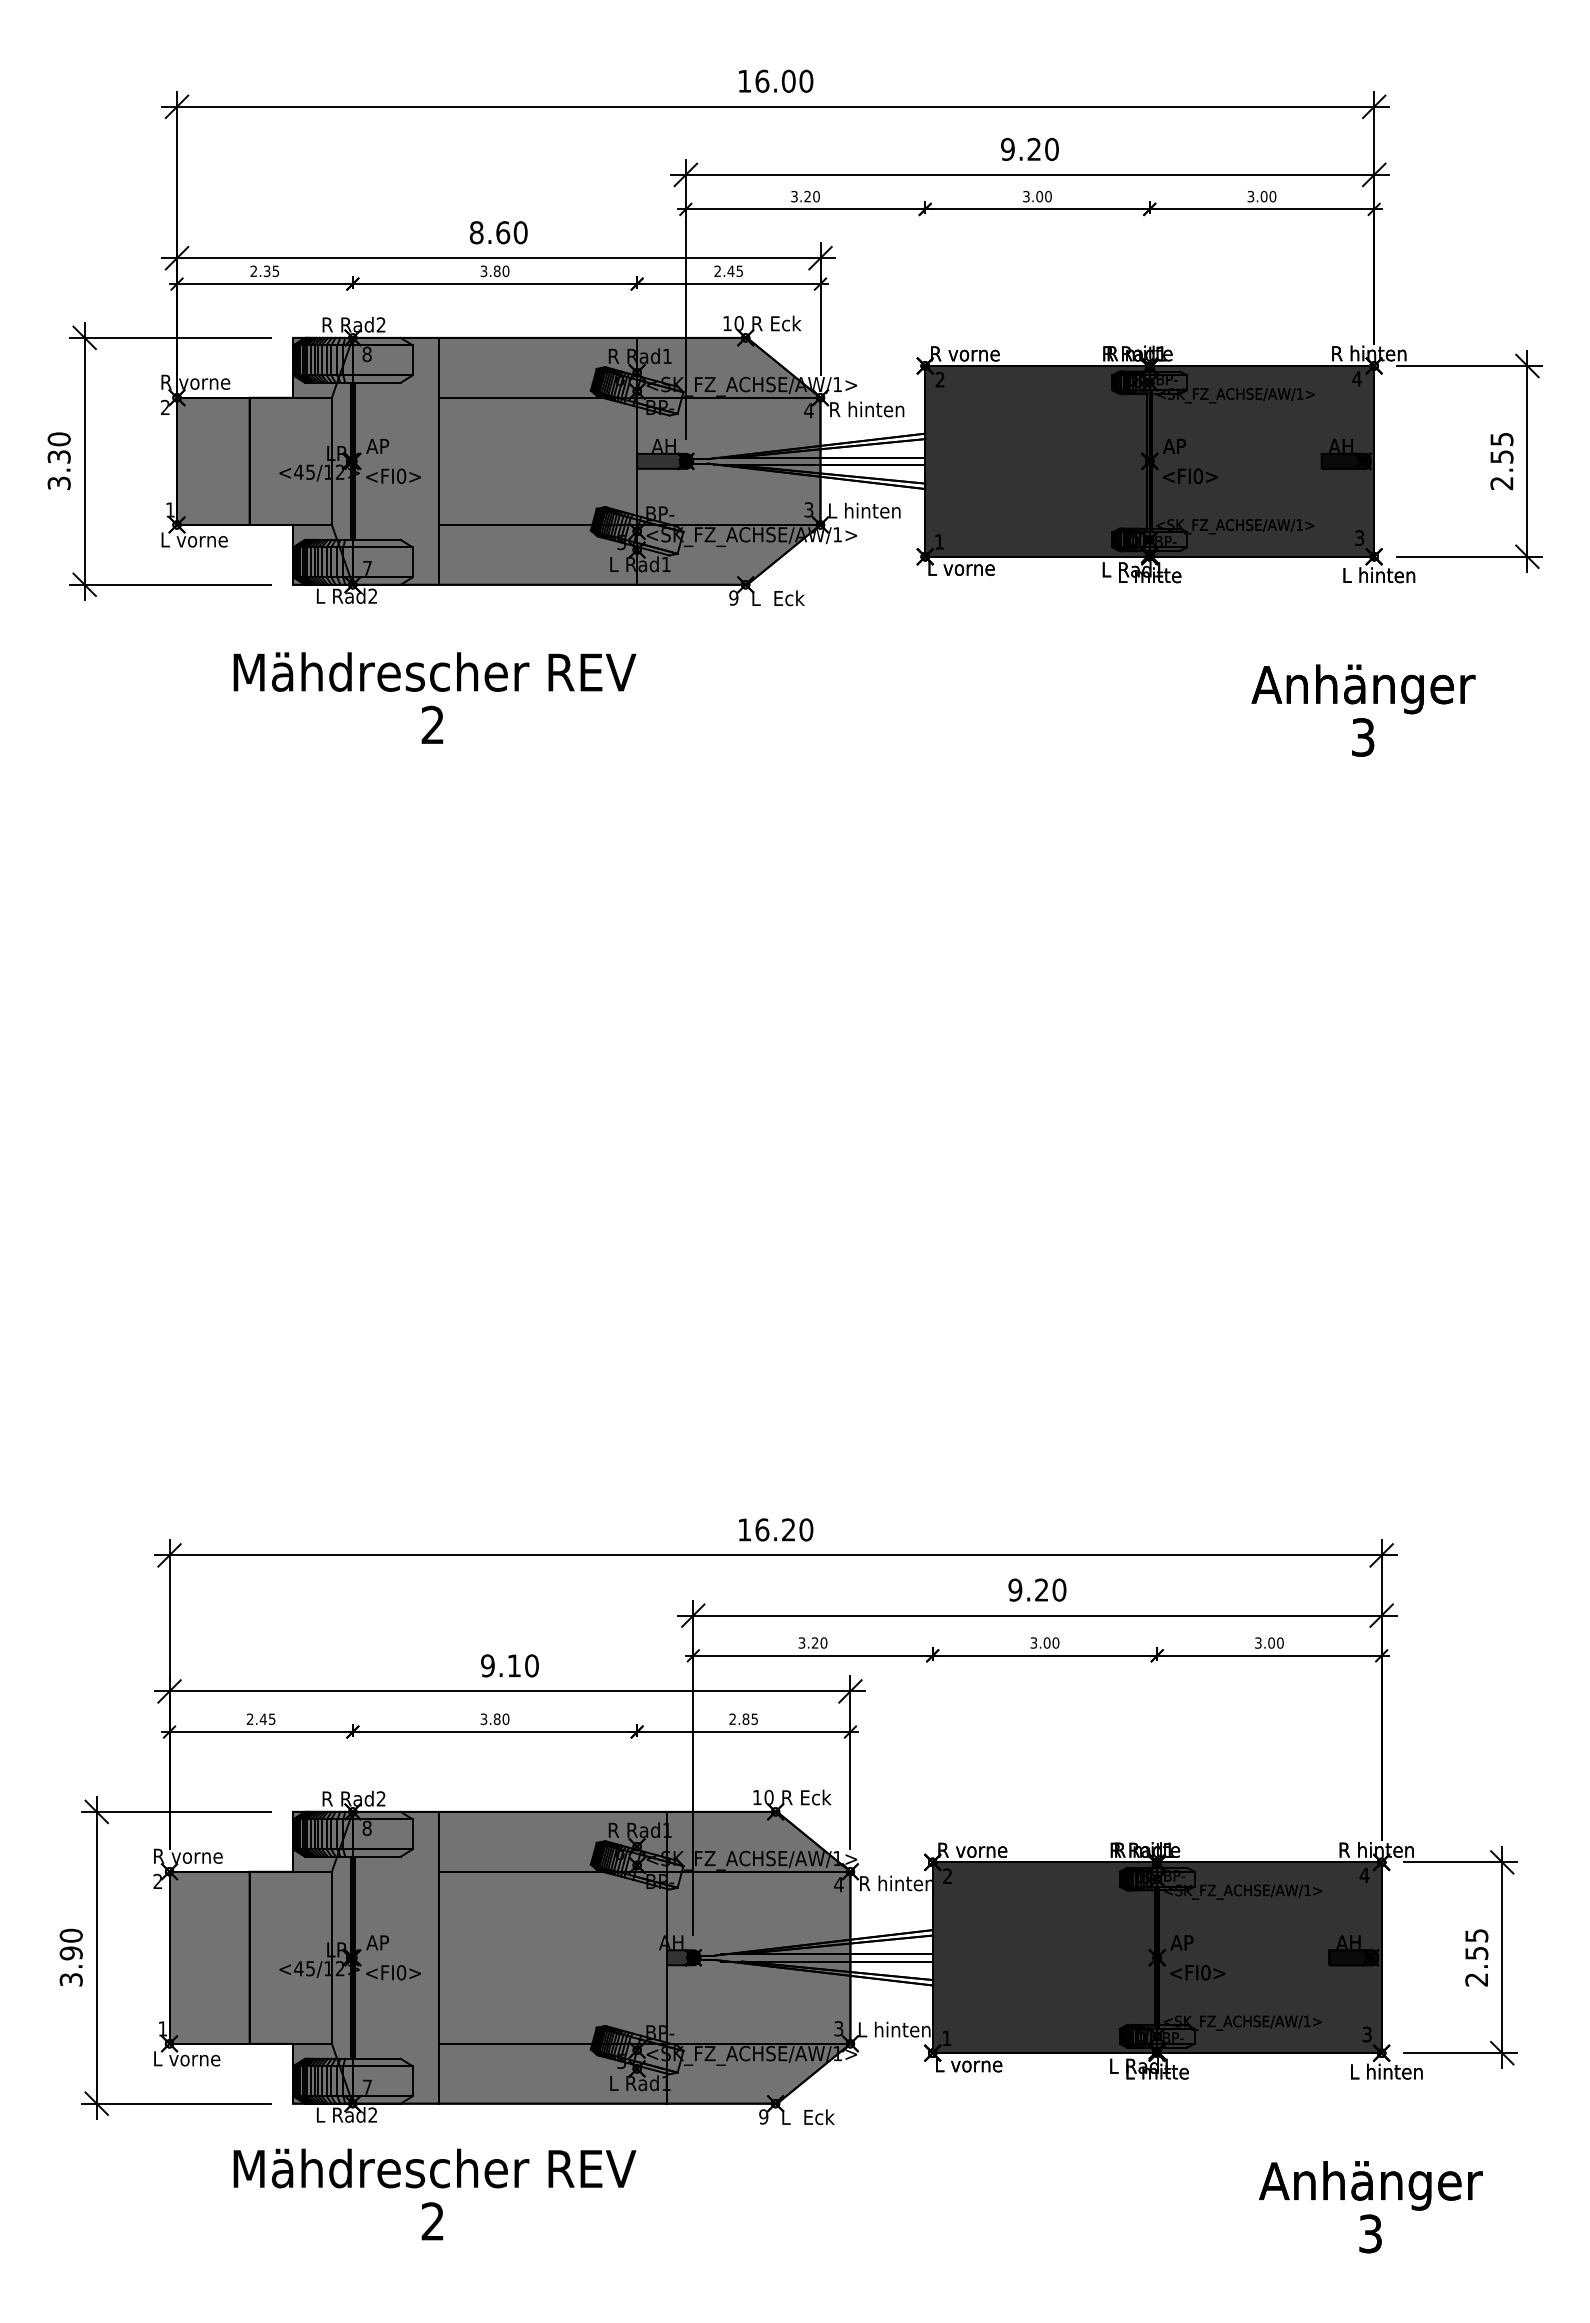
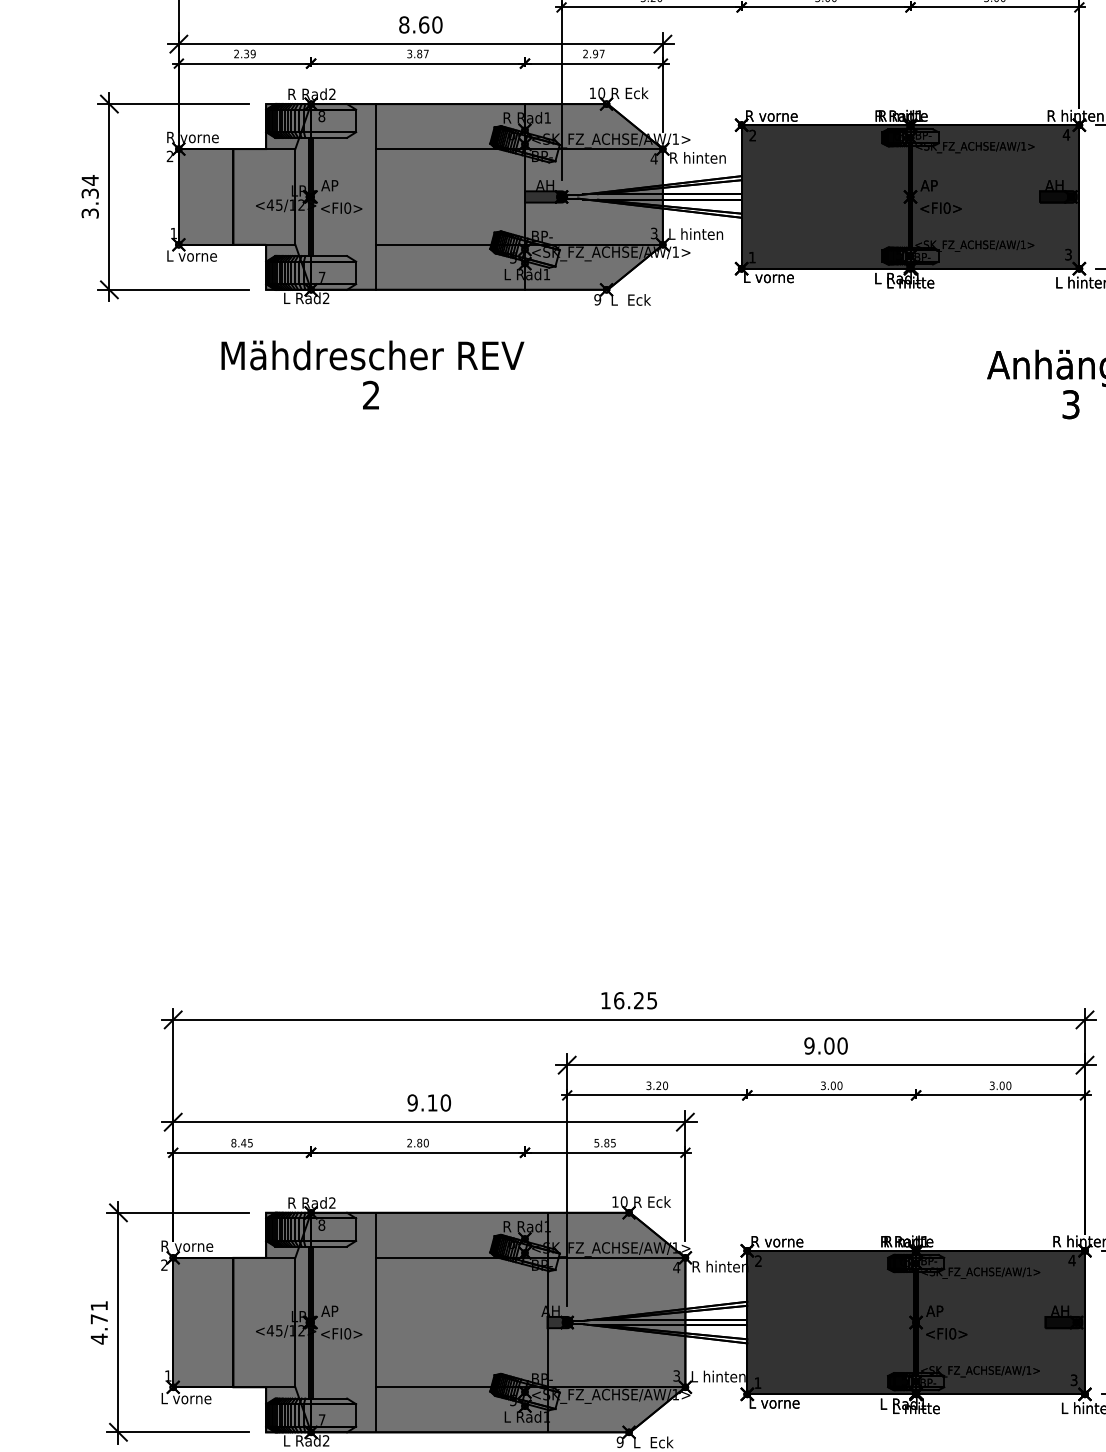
text: (275, 270) -> (252, 53), 2.35 -> 2.39
text: (505, 271) -> (425, 54), 3.80 -> 3.87
text: (734, 271) -> (598, 54), 2.45 -> 2.97
text: (58, 439) -> (89, 180), 3.30 -> 3.34
text: (806, 1529) -> (652, 1000), 16.20 -> 16.25
text: (1041, 1589) -> (829, 1045), 9.20 -> 9.00
text: (249, 1718) -> (233, 1142), 2.45 -> 8.45
text: (732, 1718) -> (596, 1142), 2.85 -> 5.85
text: (483, 1719) -> (409, 1143), 3.80 -> 2.80
text: (70, 1957) -> (98, 1322), 3.90 -> 4.71

